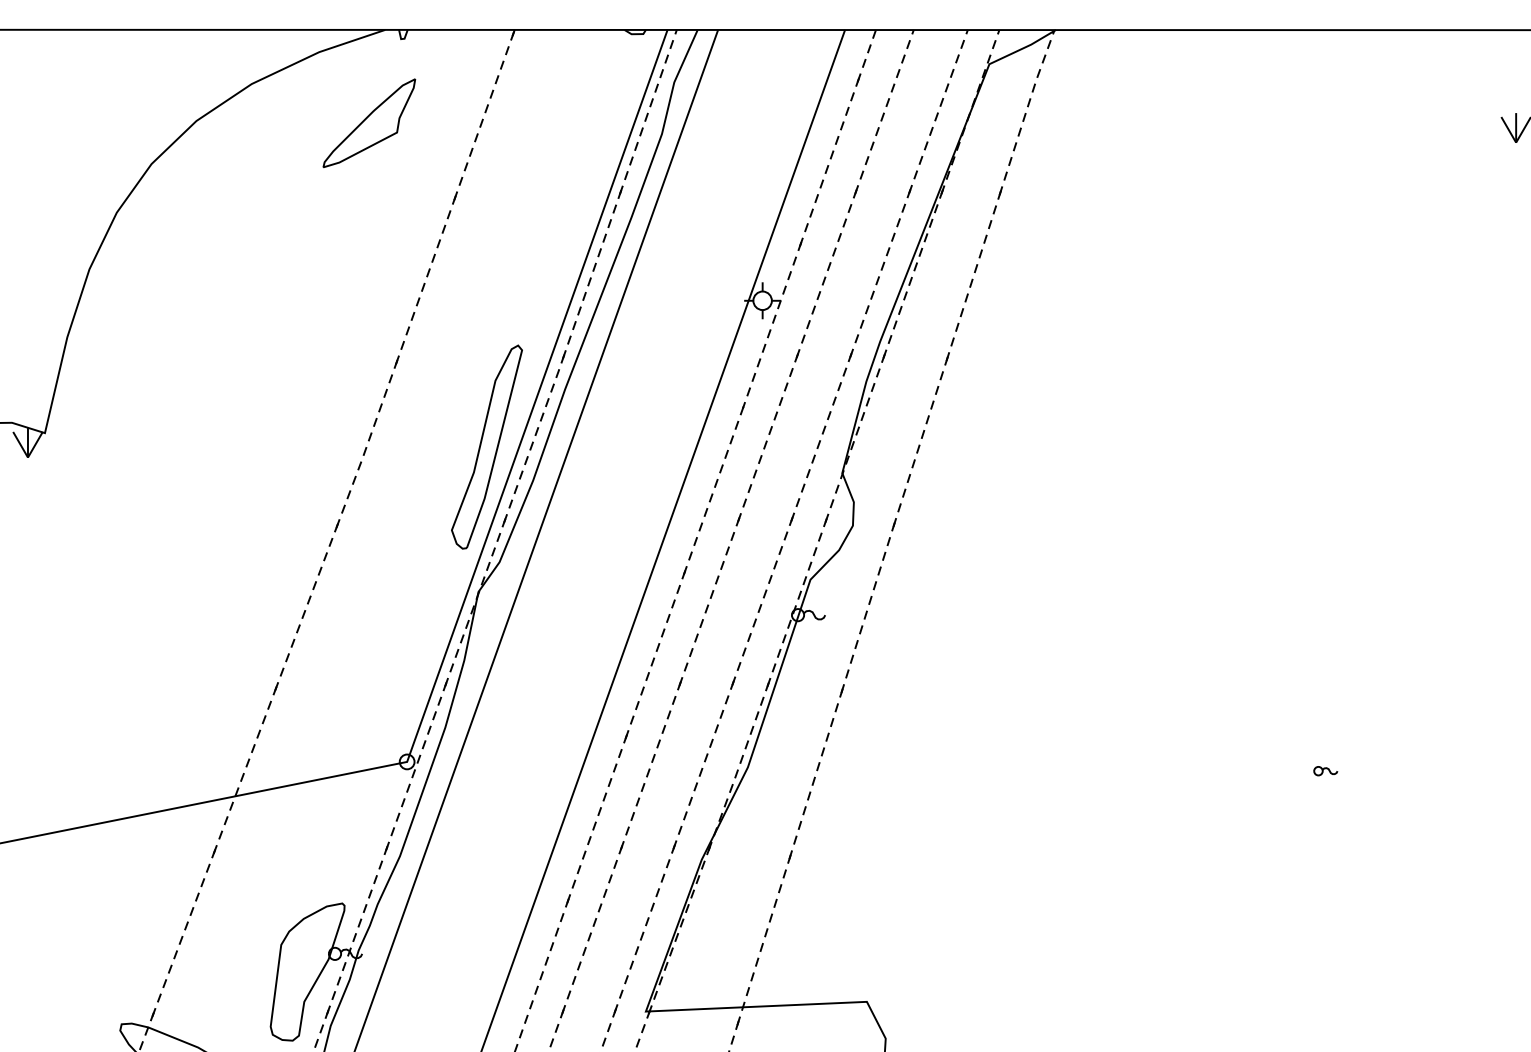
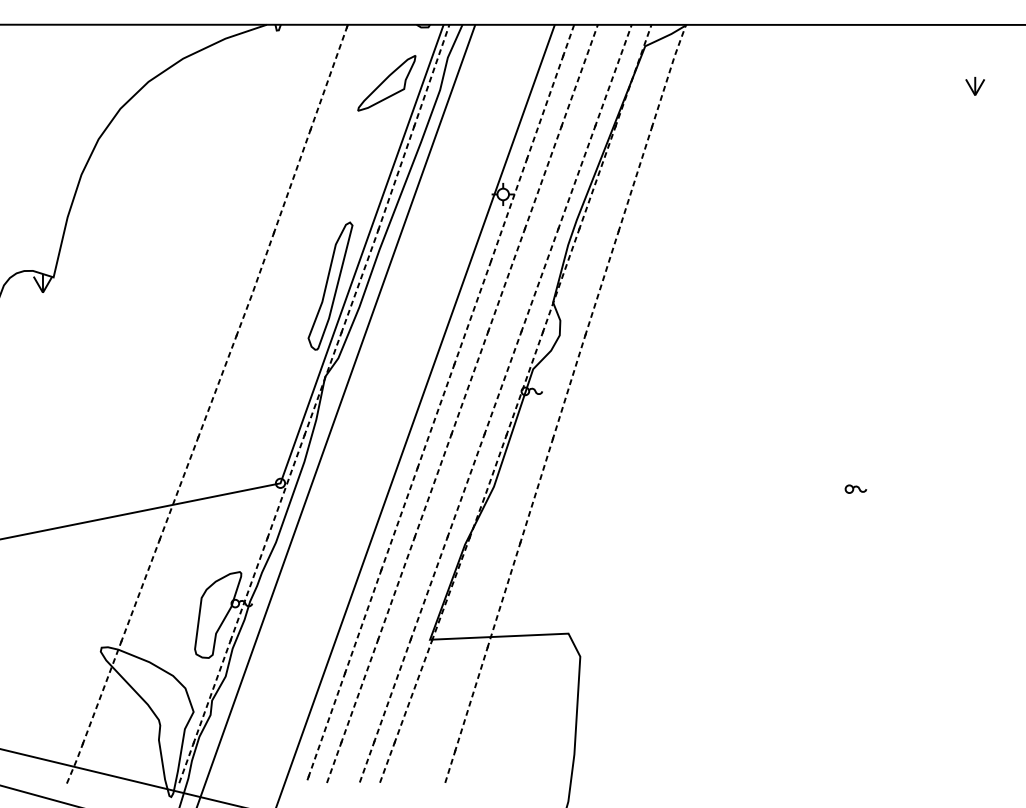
part: (368, 123) -> (386, 83), moved
part: (1325, 770) -> (855, 488), size x1.43

